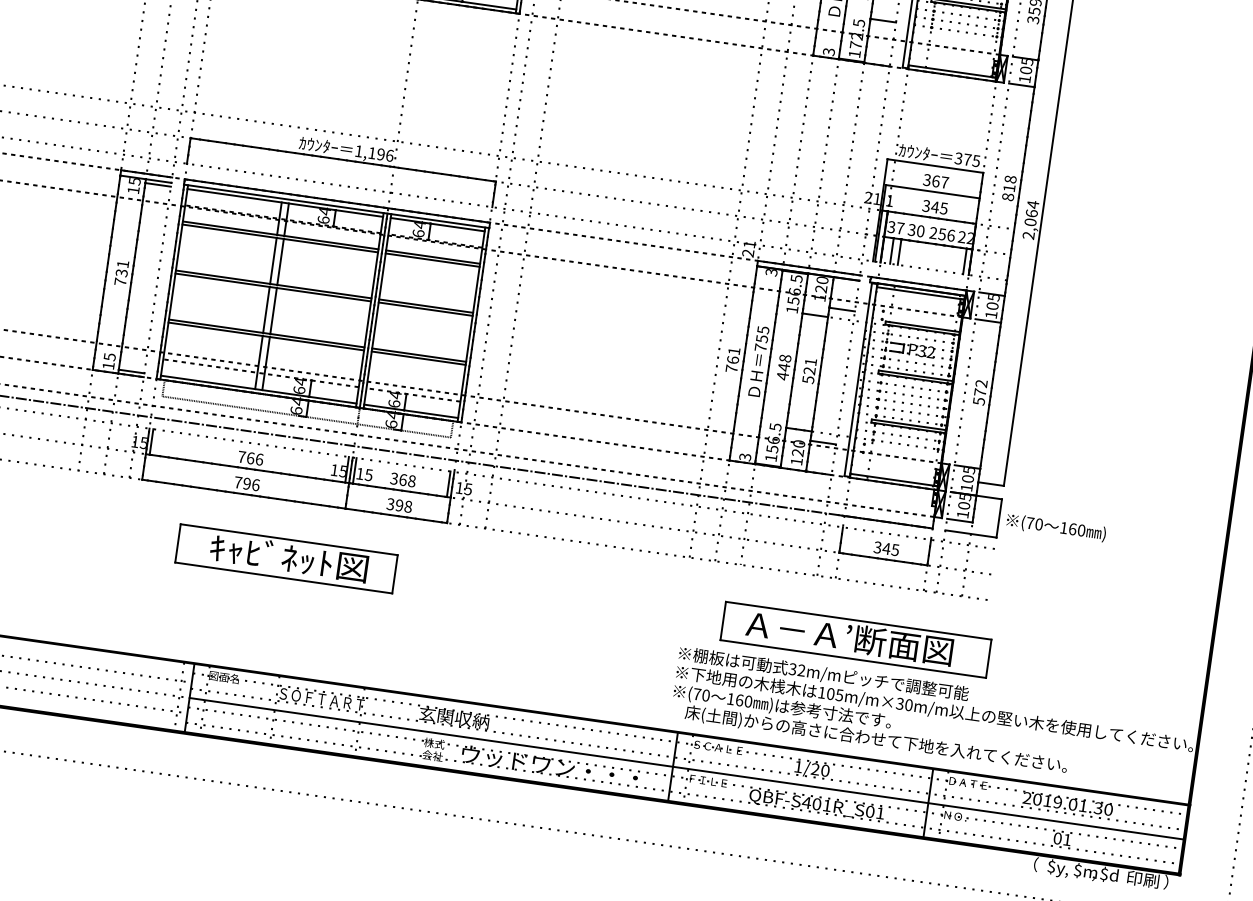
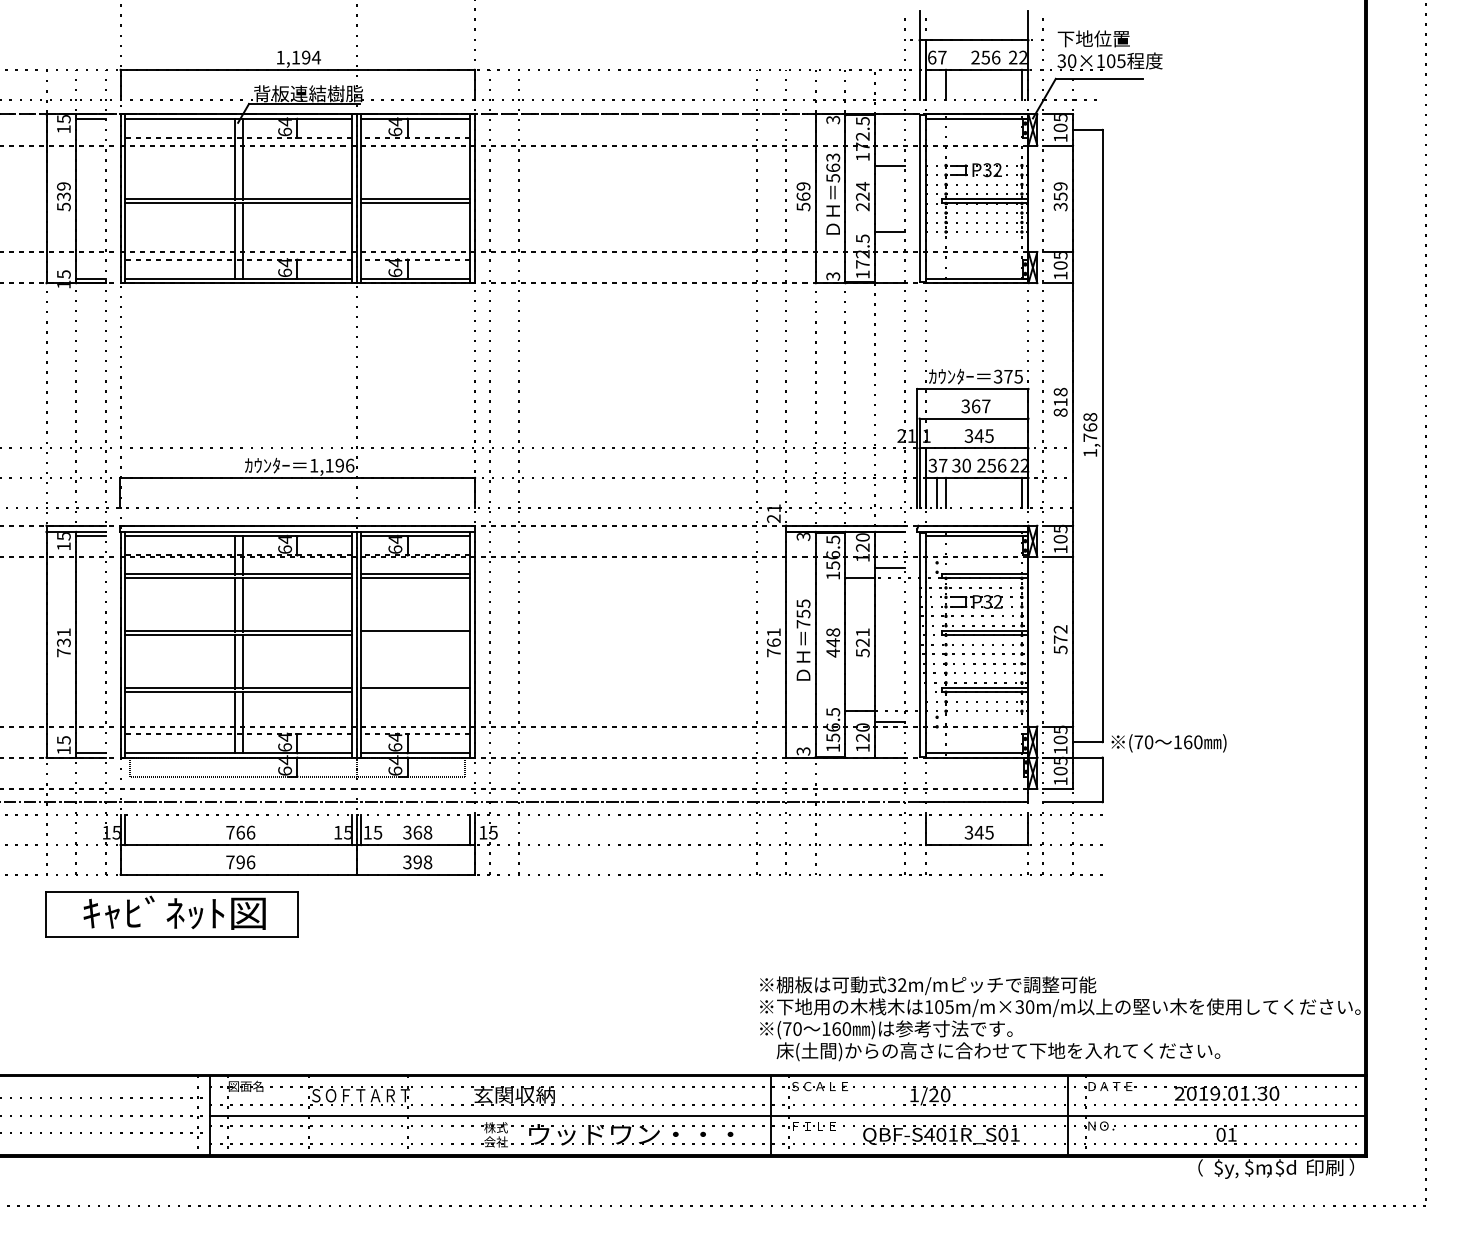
text: (1031, 219) -> (1090, 434), 2,064 -> 1,768
line: (425, 309) -> (415, 634), removed
line: (418, 358) -> (415, 691), removed
text: (1055, 527) -> (1168, 743), moved
part: (286, 558) -> (171, 914), moved
part: (855, 639) -> (958, 941), removed

